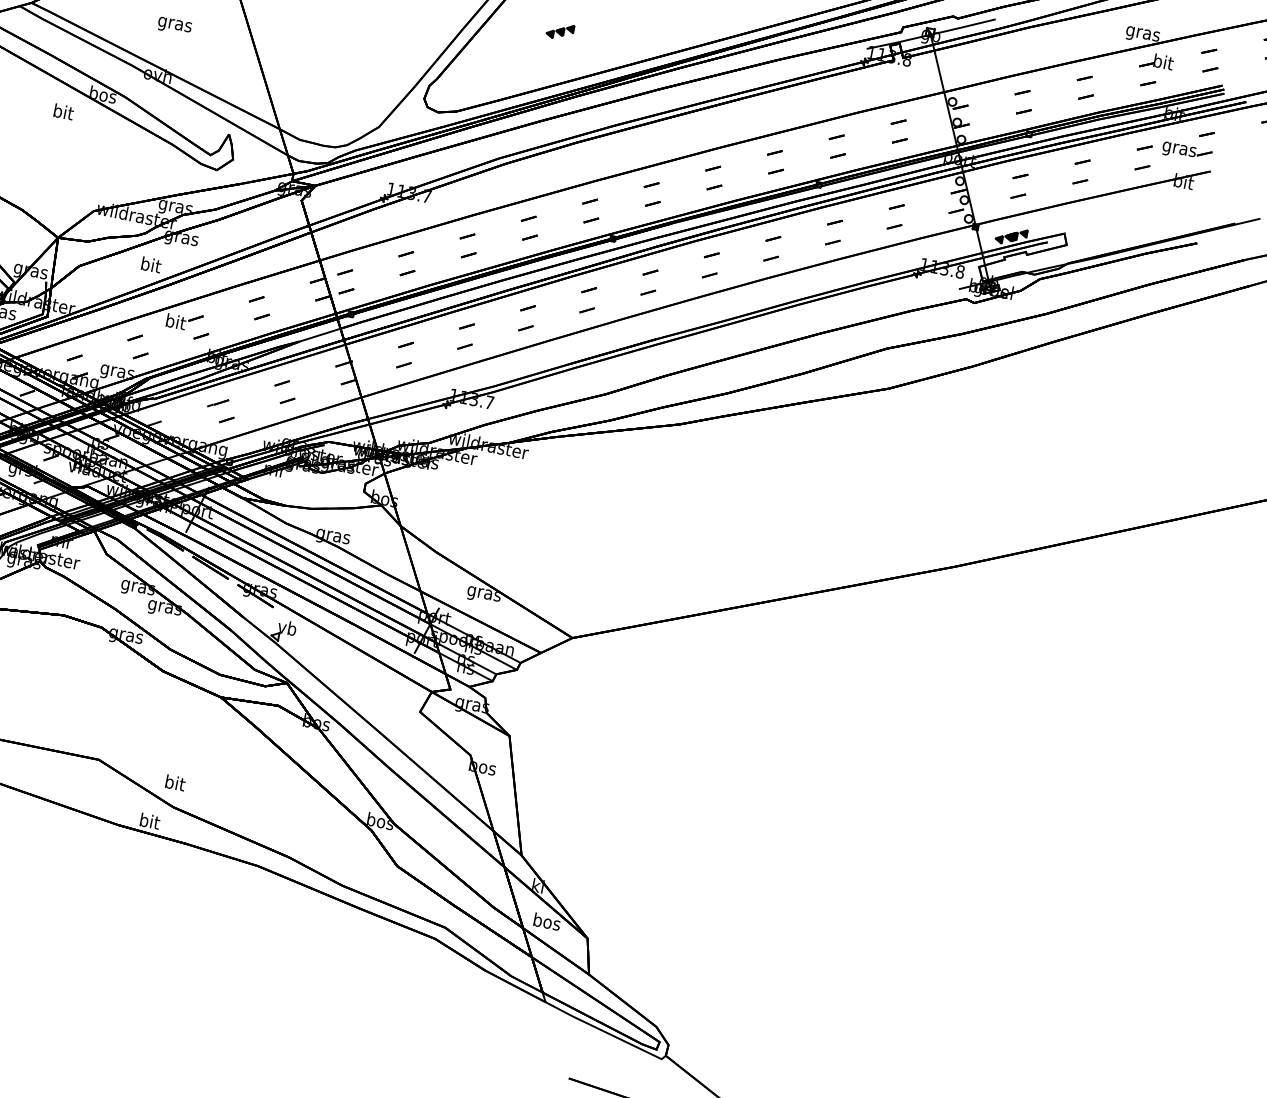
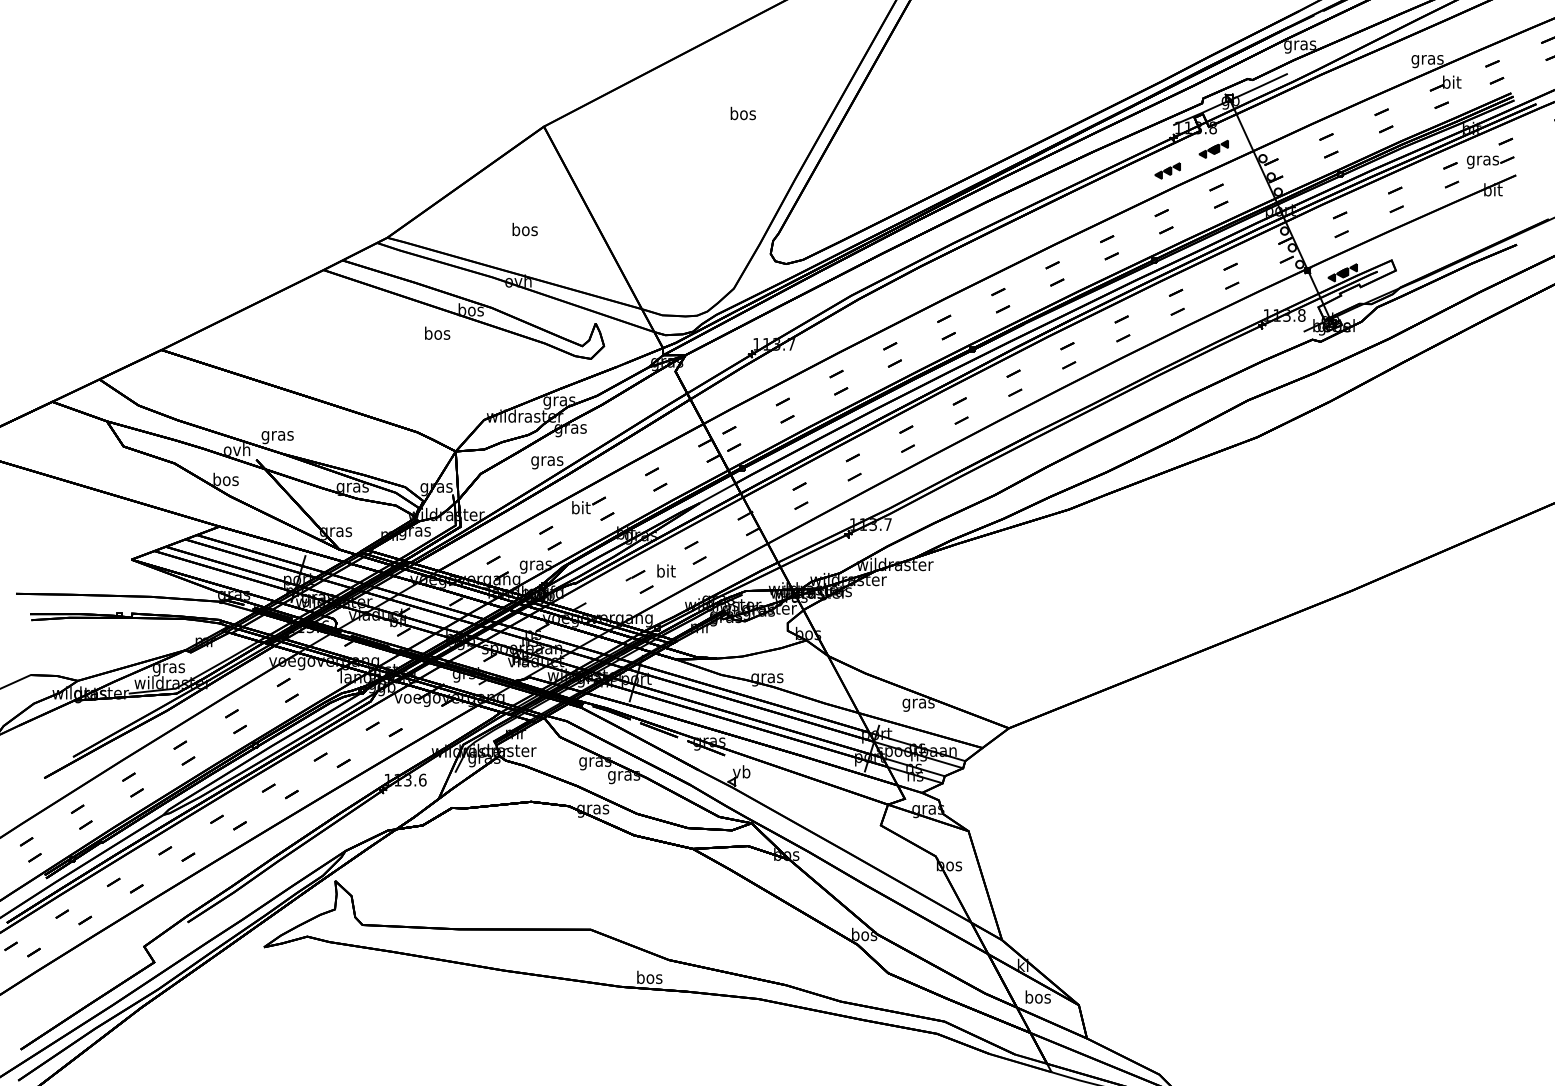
text: (174, 23) -> (524, 230), gras -> bos
part: (560, 30) -> (1167, 170), moved
part: (903, 81) -> (1213, 148), added
text: (63, 111) -> (437, 332), bit -> bos
text: (151, 266) -> (547, 460), bit -> gras
text: (175, 782) -> (666, 570), moved
text: (149, 821) -> (649, 977), bit -> bos

